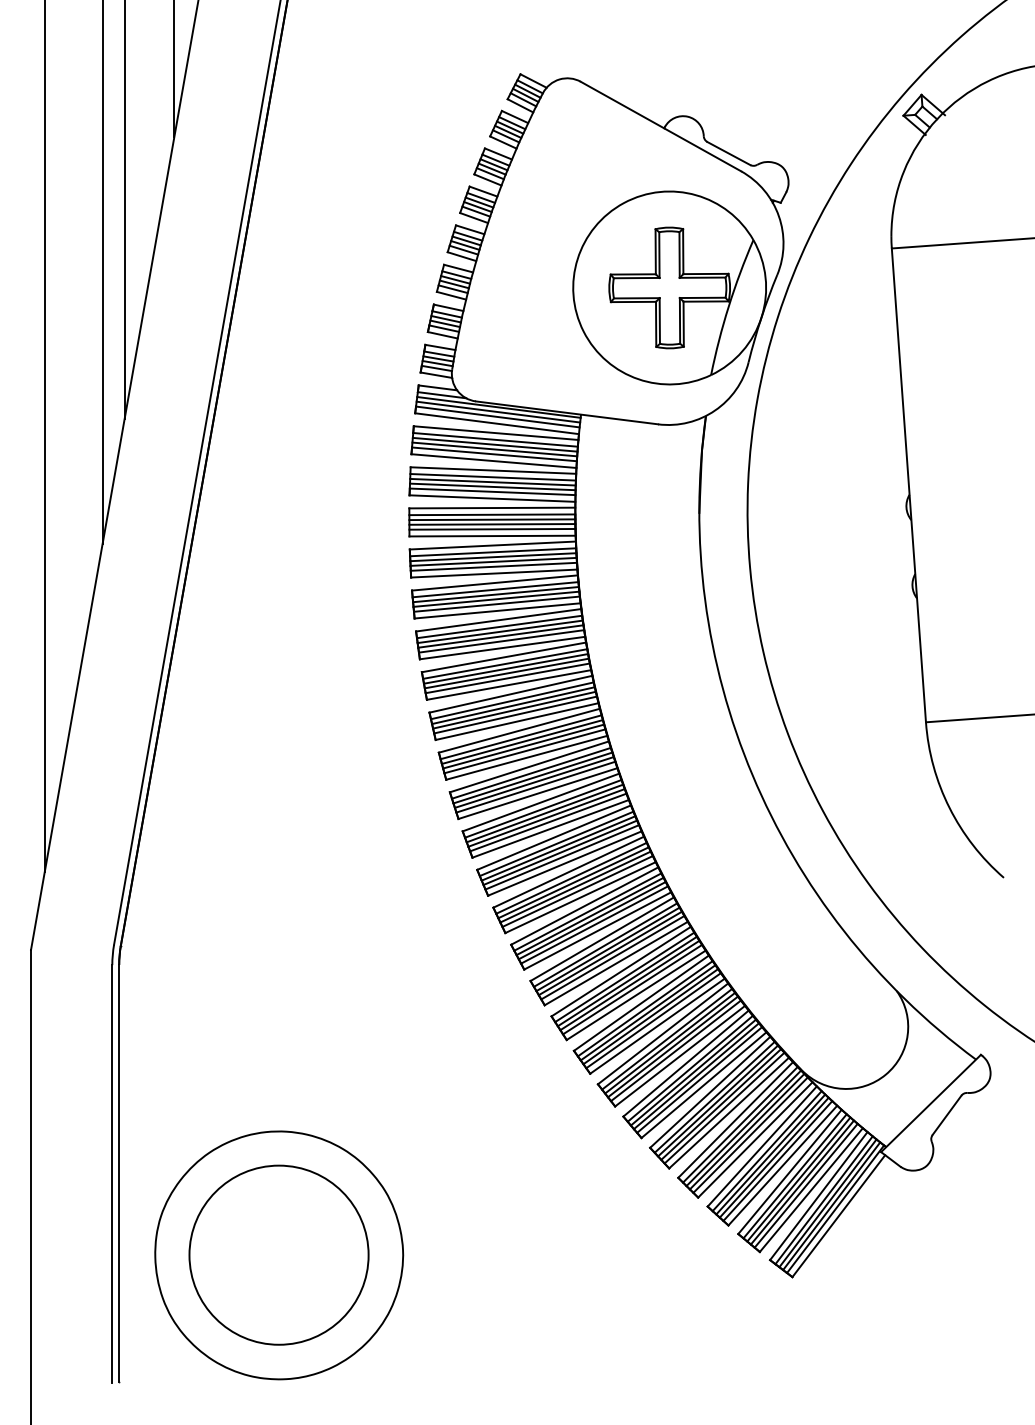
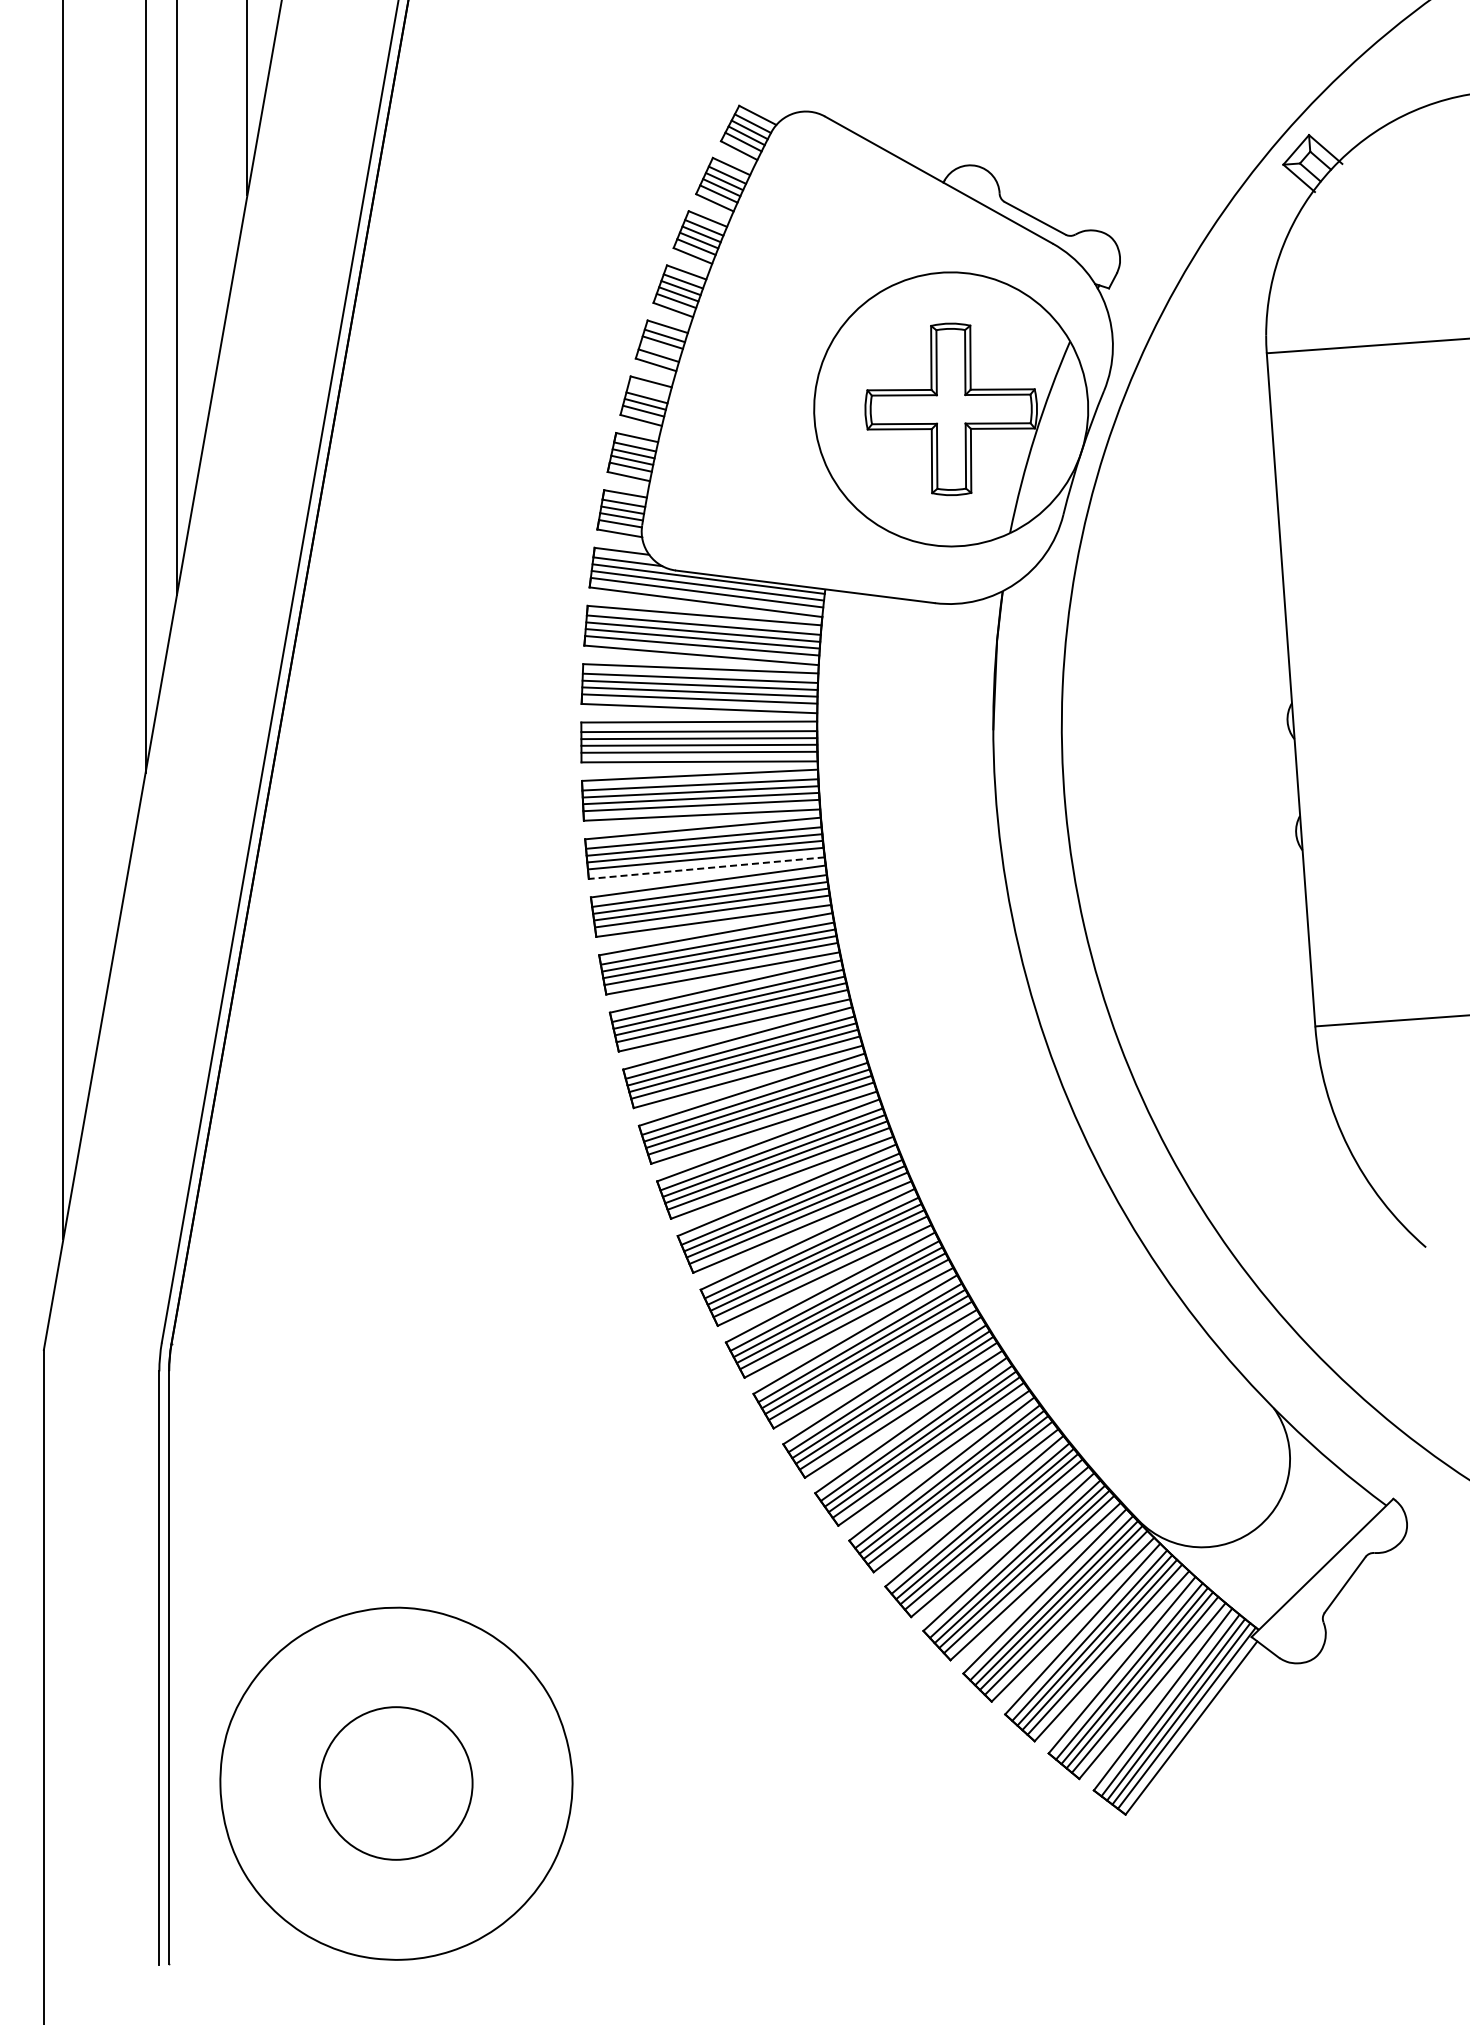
line: (465, 245) -> (660, 348), removed
line: (456, 274) -> (648, 390), removed
line: (497, 611) -> (706, 868), solid -> dashed
circle: (279, 1255) -> (396, 1783), size x0.6

